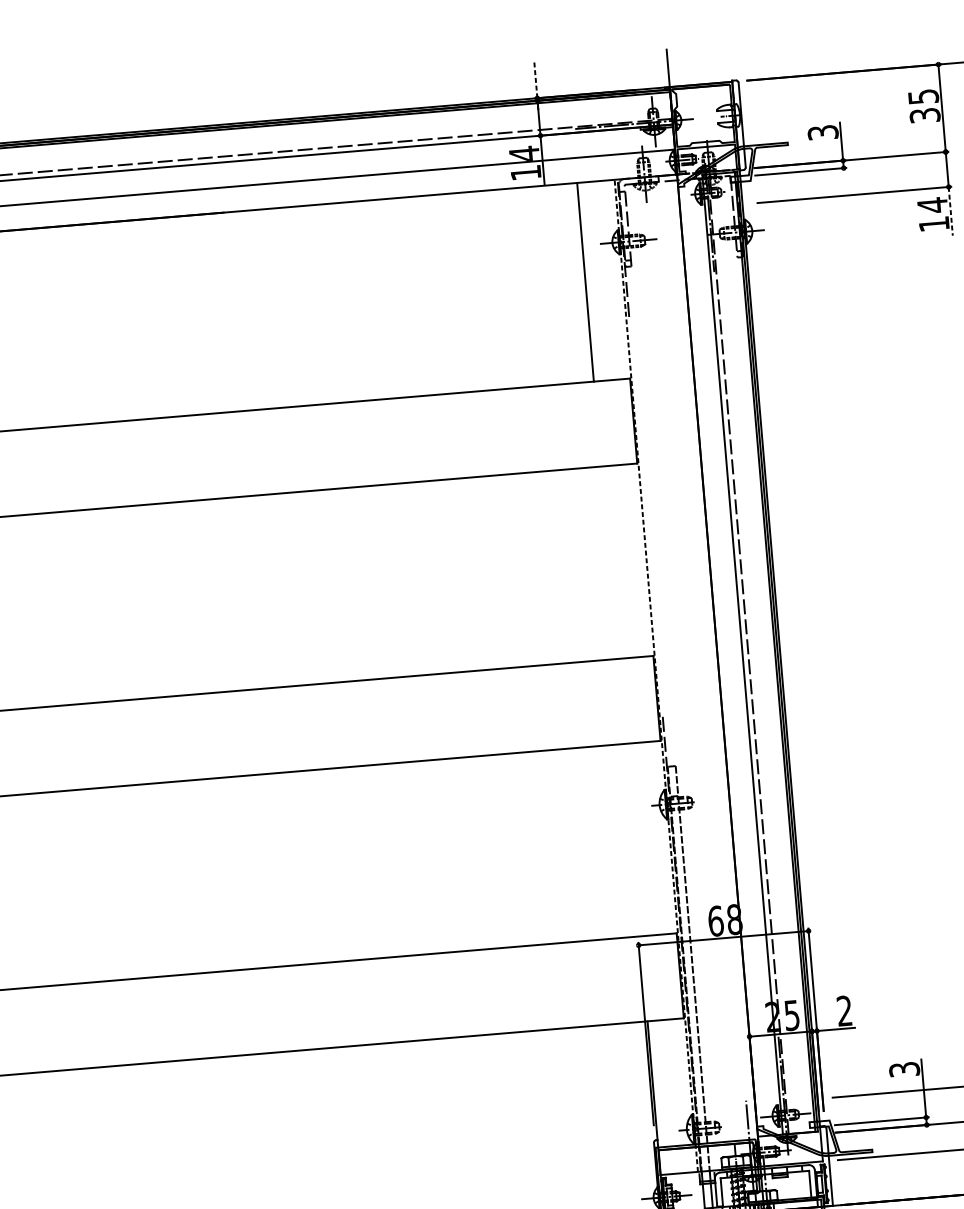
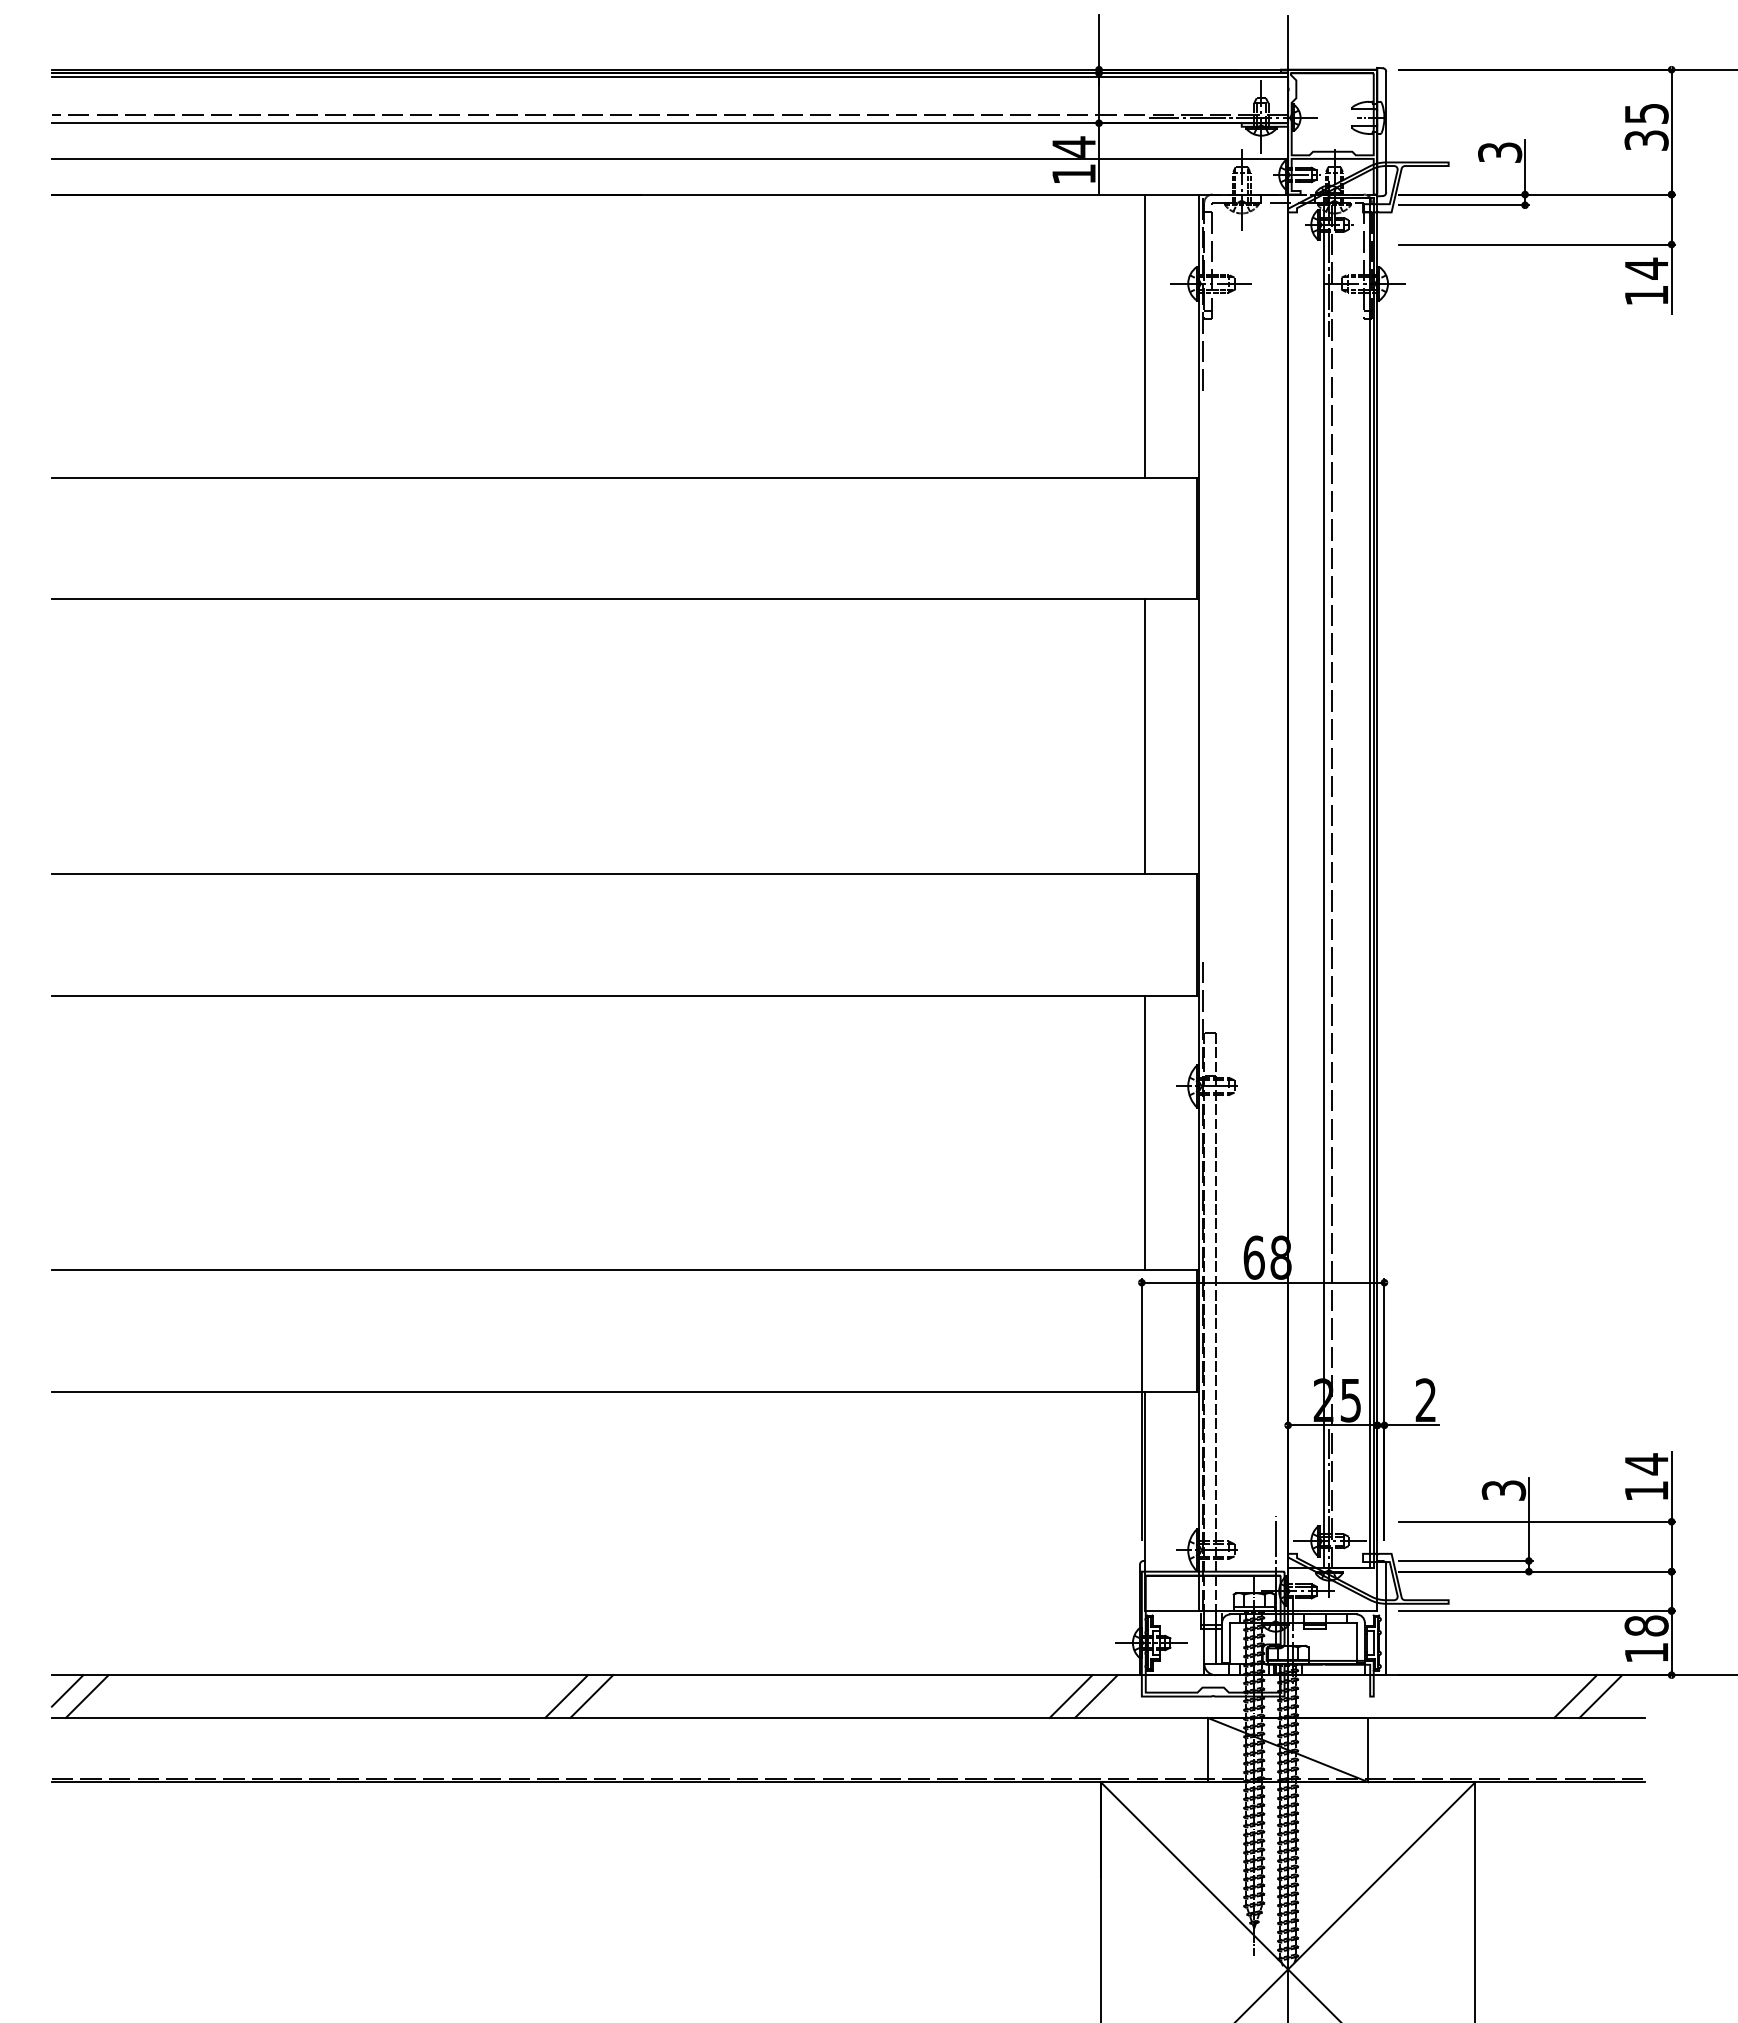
line: (536, 79) -> (1099, 42), dashed -> solid
line: (950, 211) -> (1671, 279), dashed -> solid
line: (609, 562) -> (1145, 736), added
line: (656, 675) -> (1198, 902), dashed -> solid
line: (632, 839) -> (1145, 1132), added

